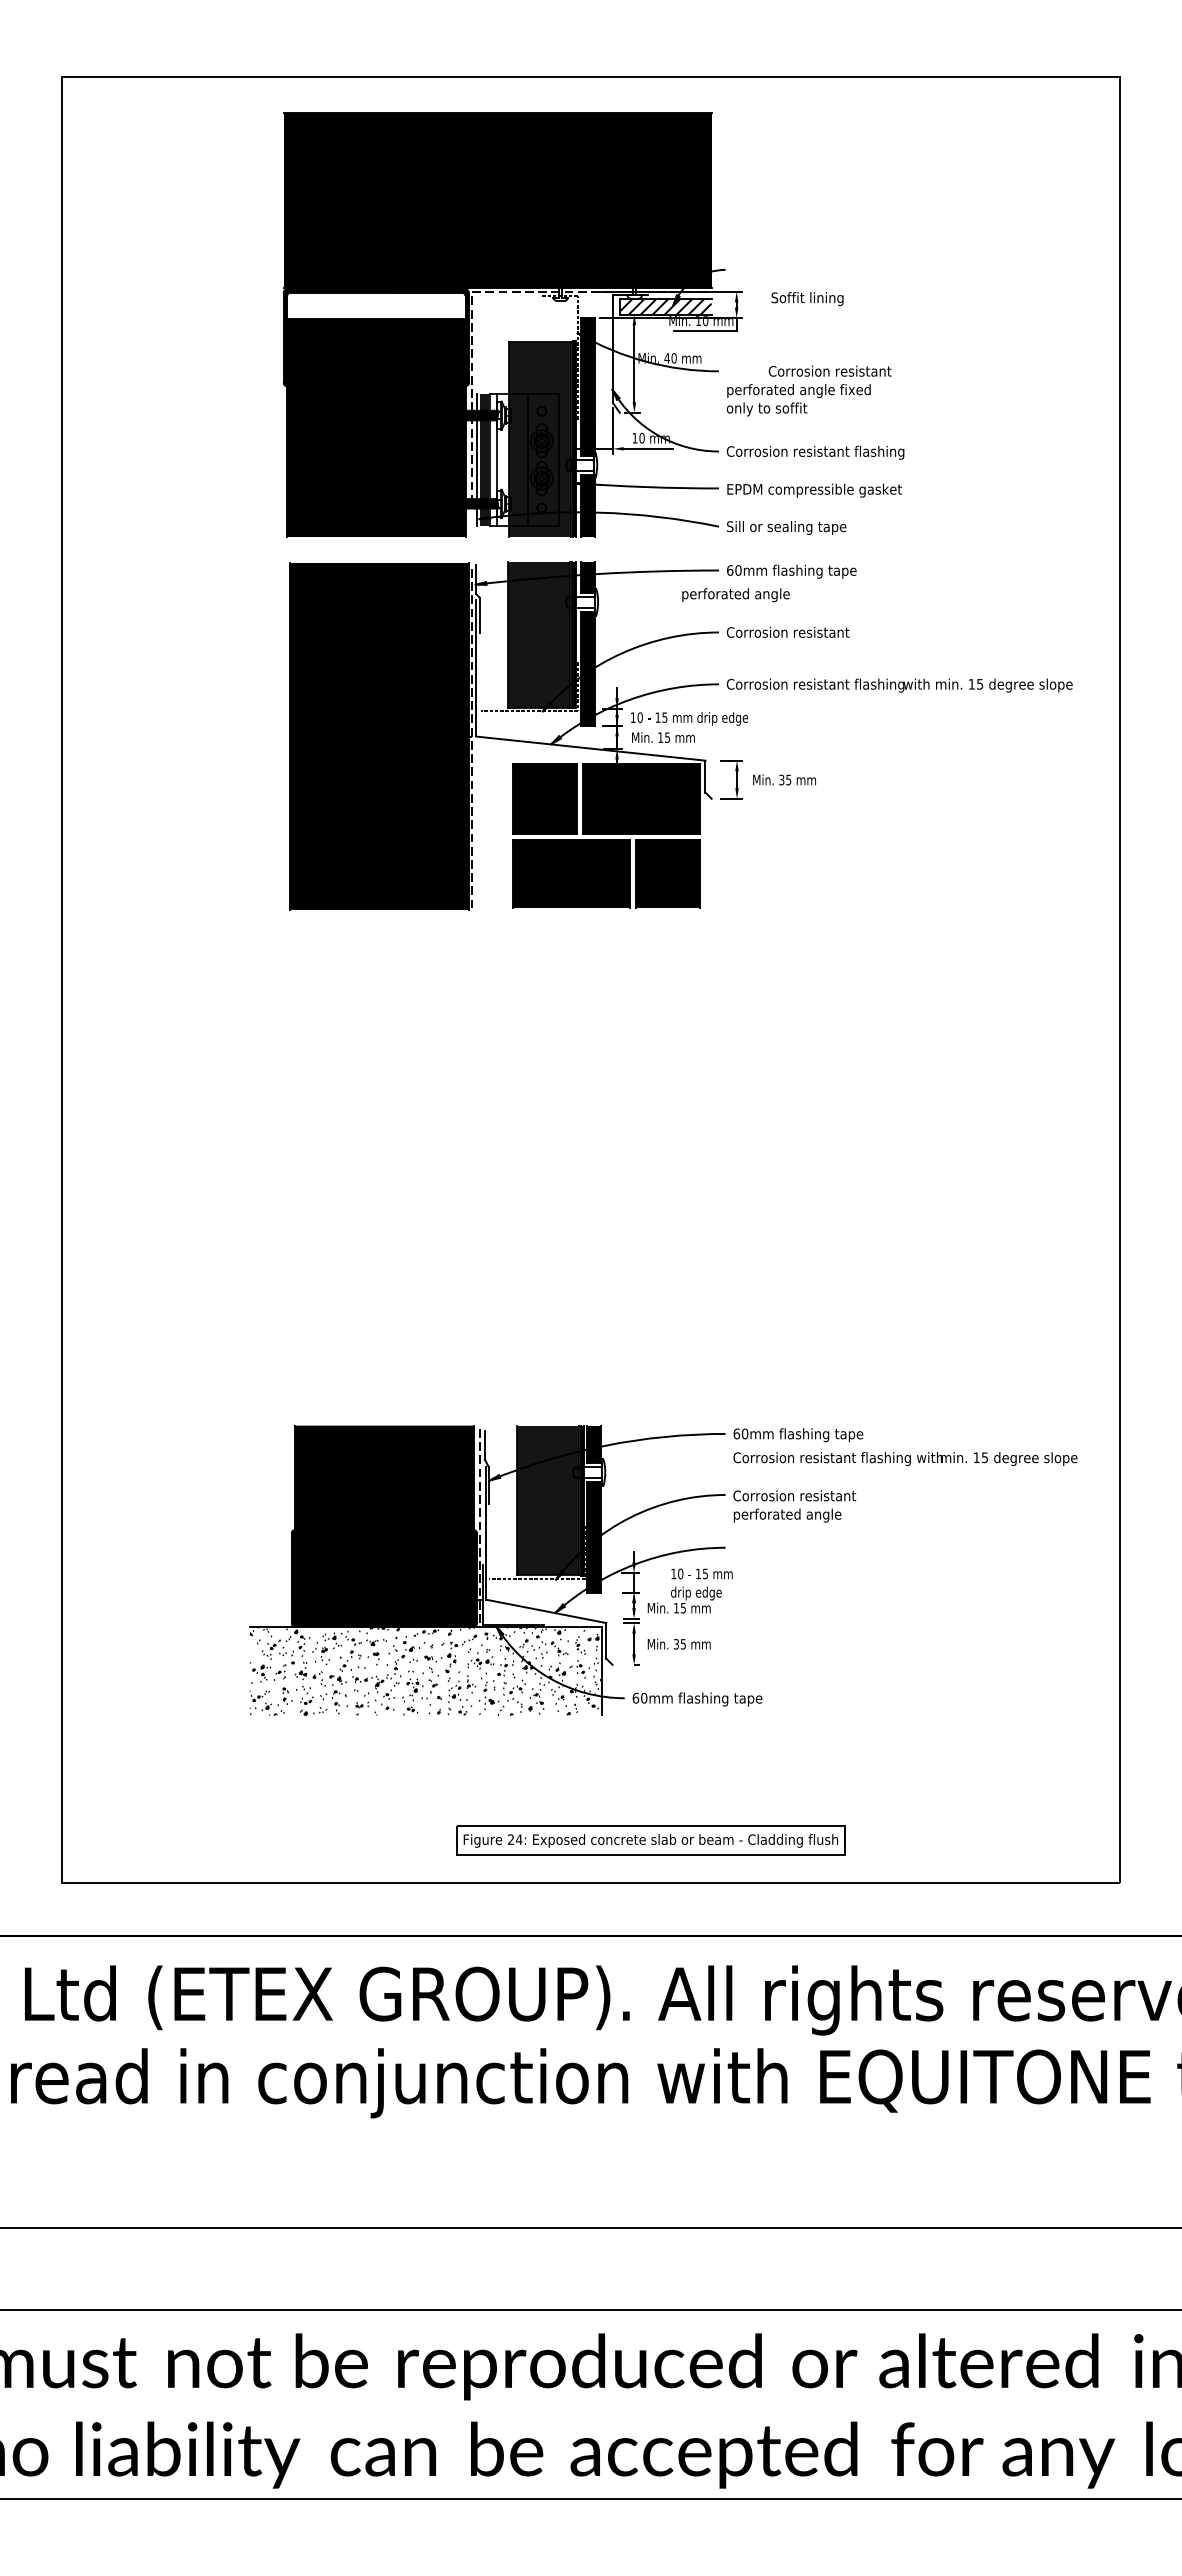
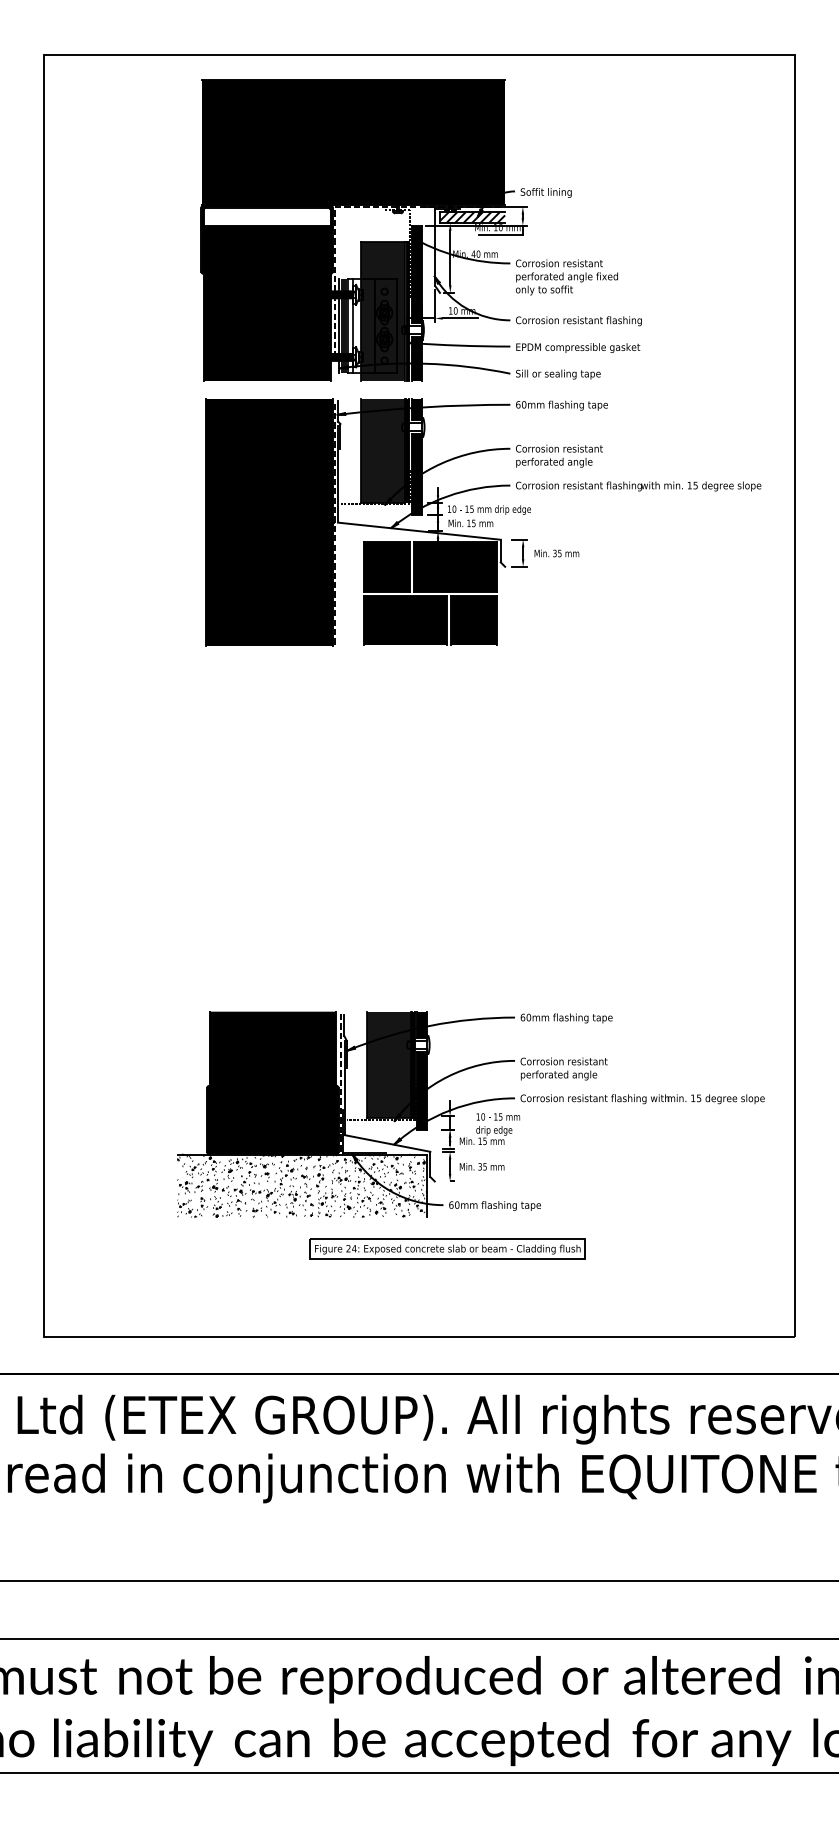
text: (807, 298) -> (546, 192), moved
text: (829, 370) -> (558, 262), moved
text: (735, 595) -> (553, 462), moved
text: (905, 1458) -> (642, 1098), moved
part: (650, 1840) -> (447, 1249), moved

